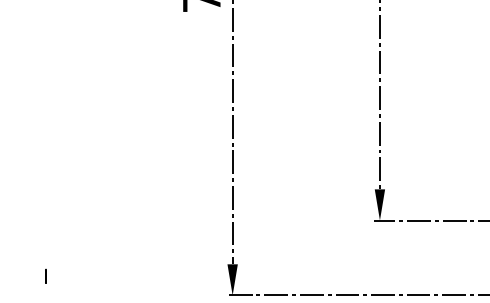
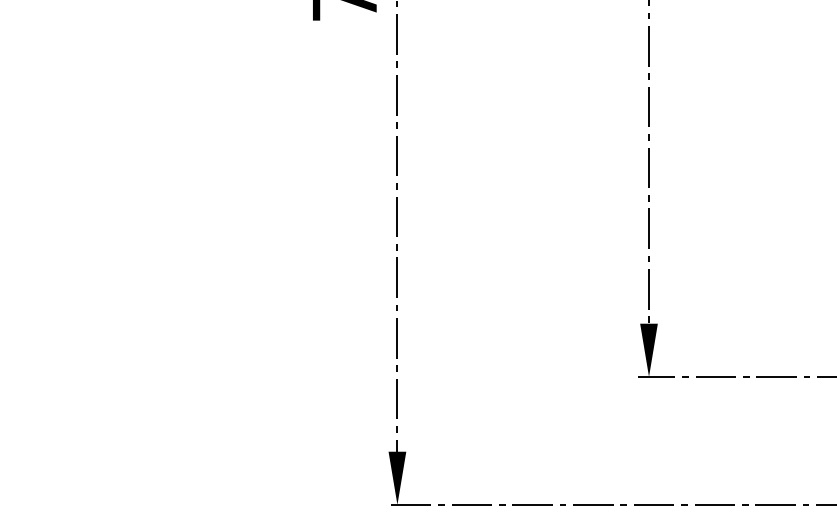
line: (45, 275) -> (77, 470), removed

